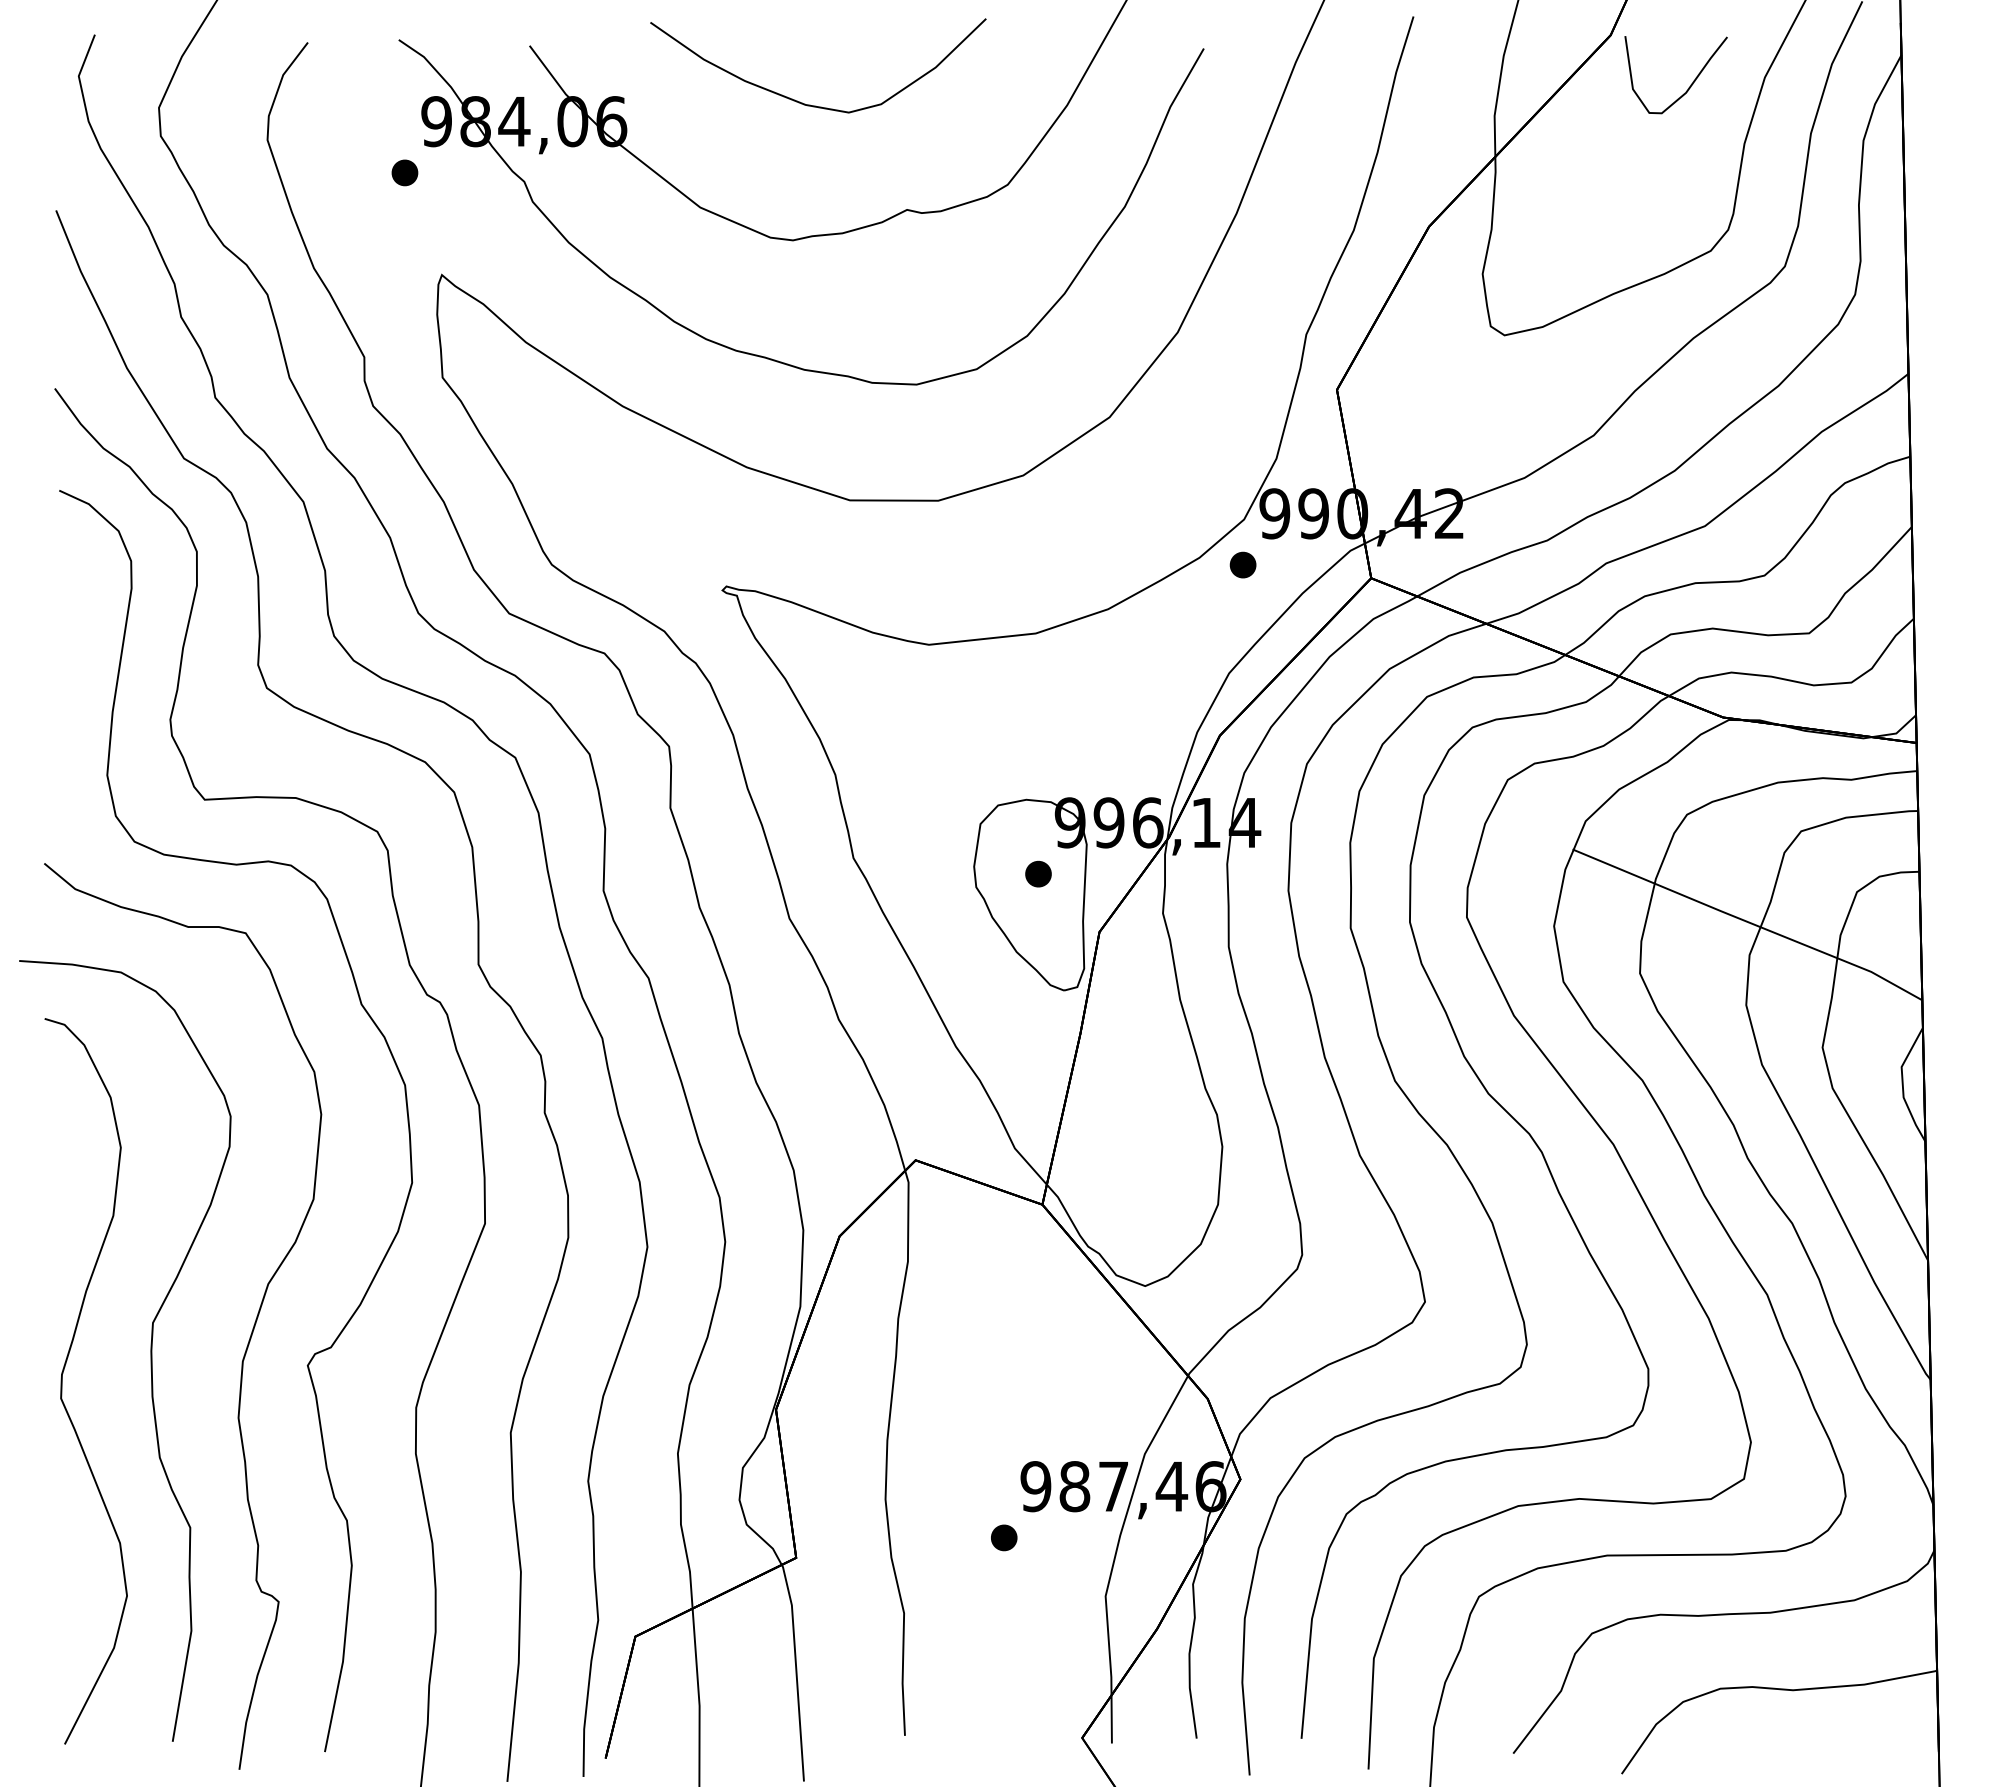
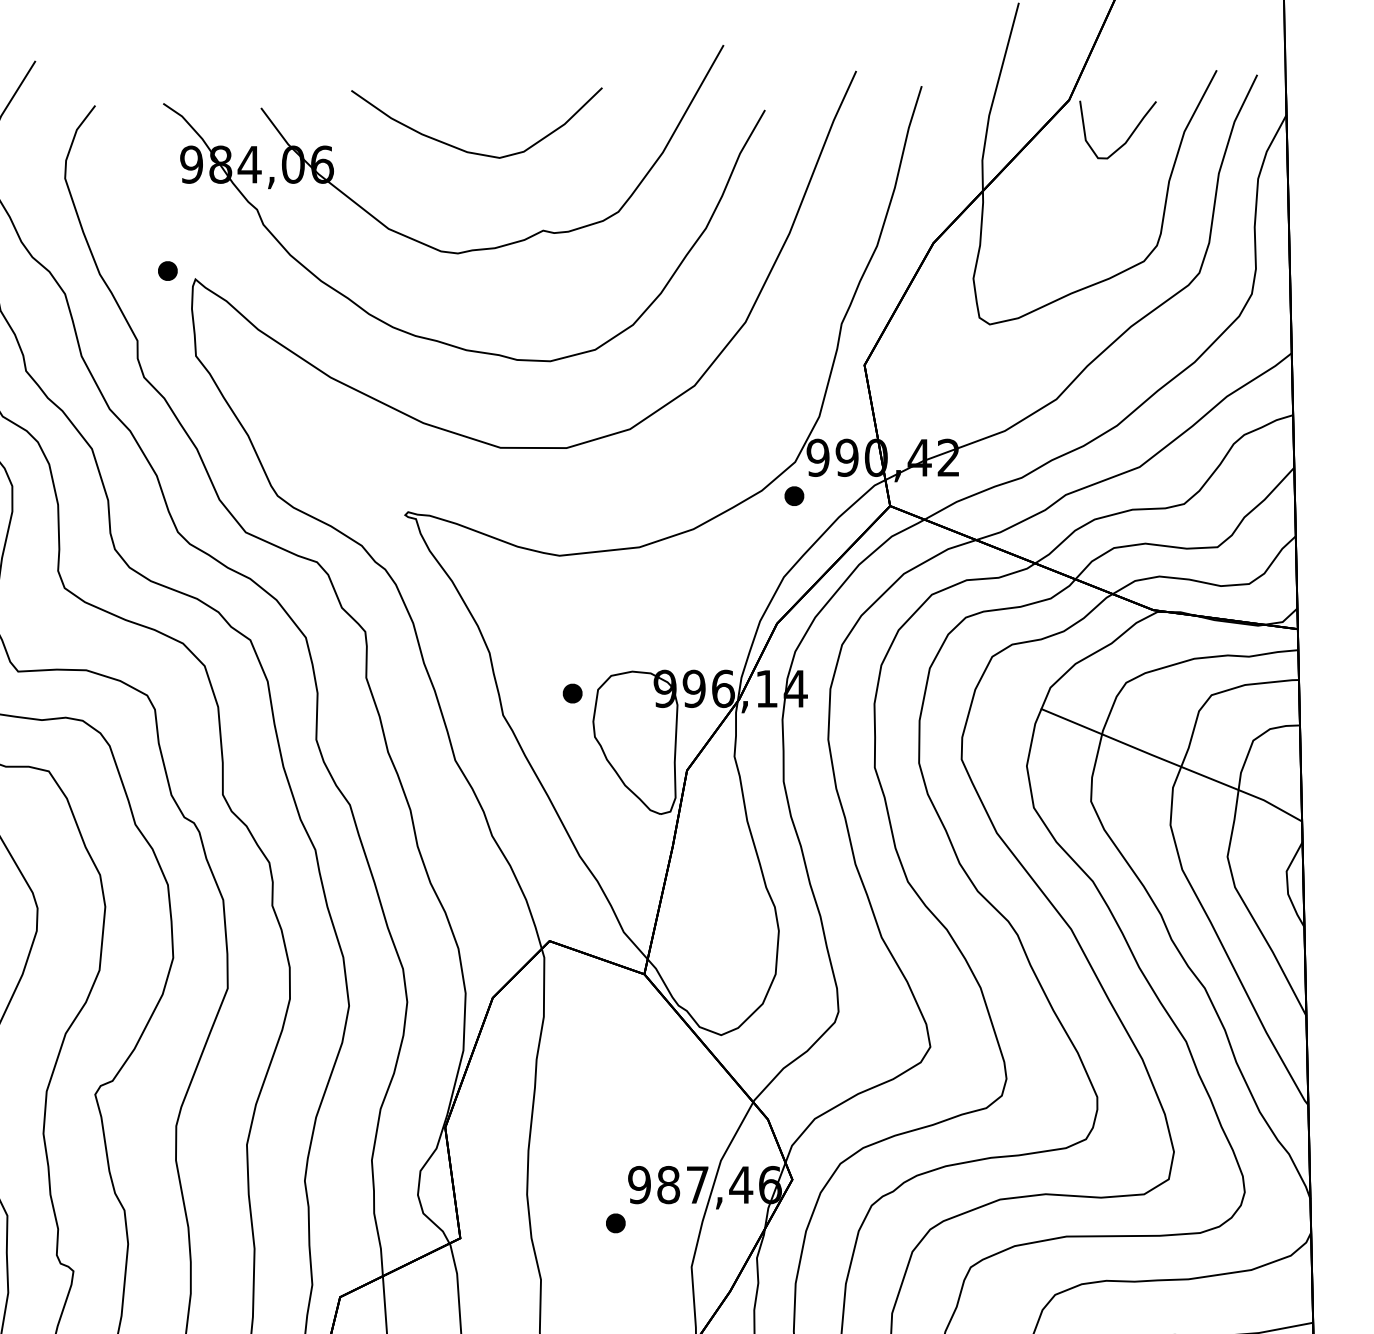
part: (404, 172) -> (167, 270), moved
part: (1038, 873) -> (572, 693), moved

